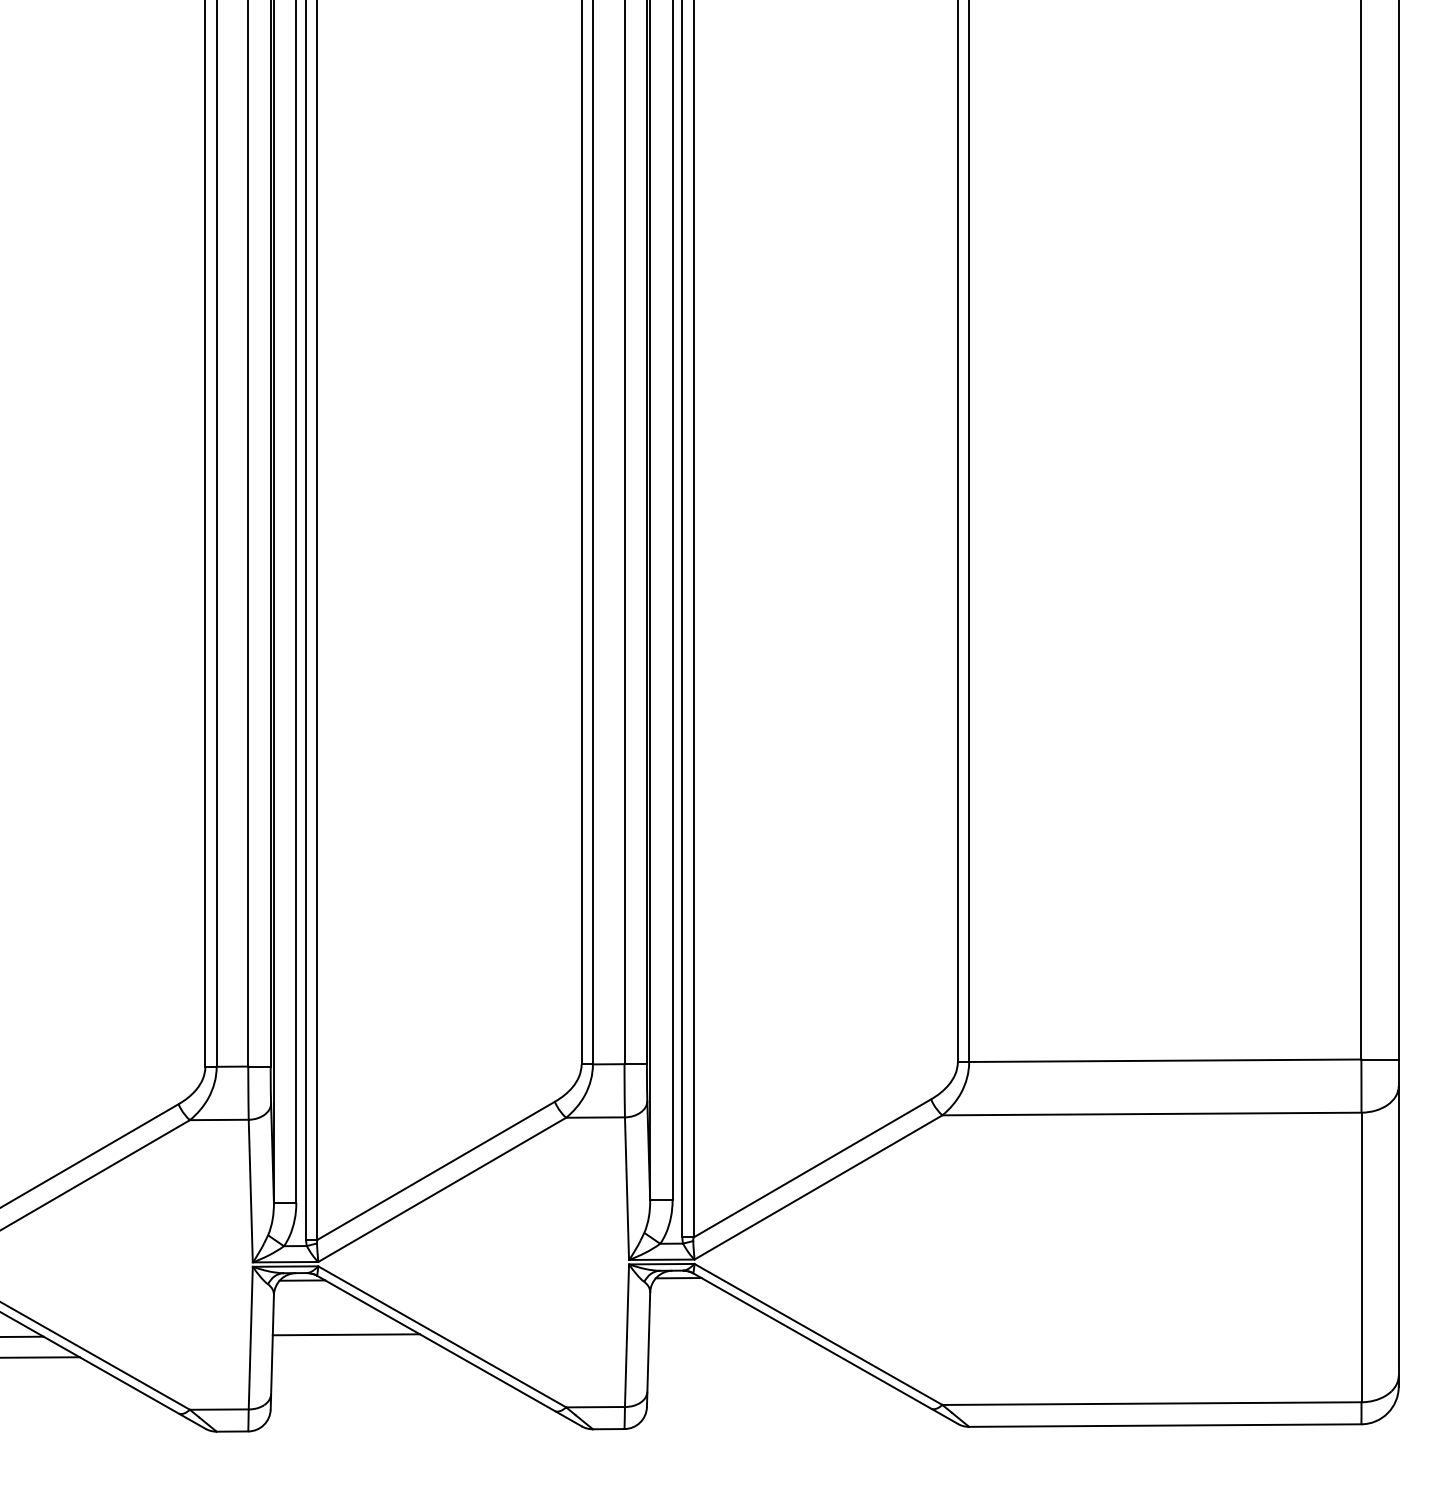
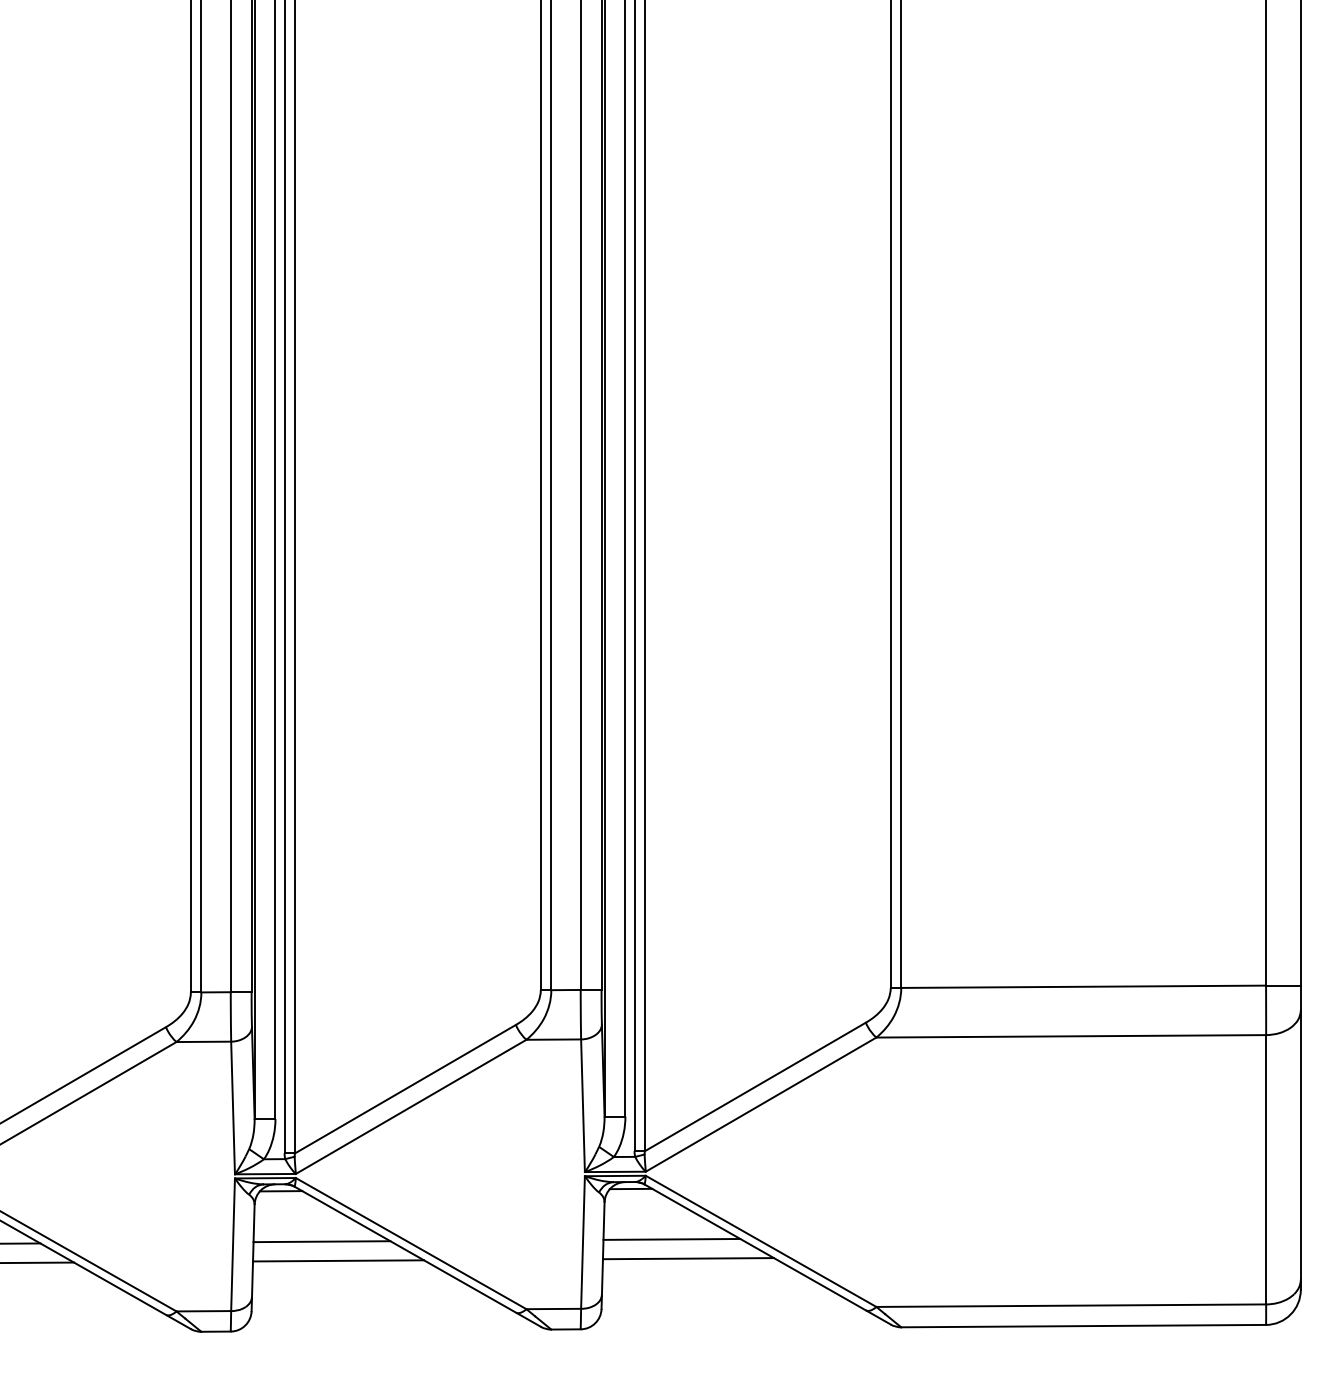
line: (722, 1331) -> (671, 1238), added
line: (740, 1352) -> (688, 1258), added
line: (364, 1355) -> (338, 1260), added

